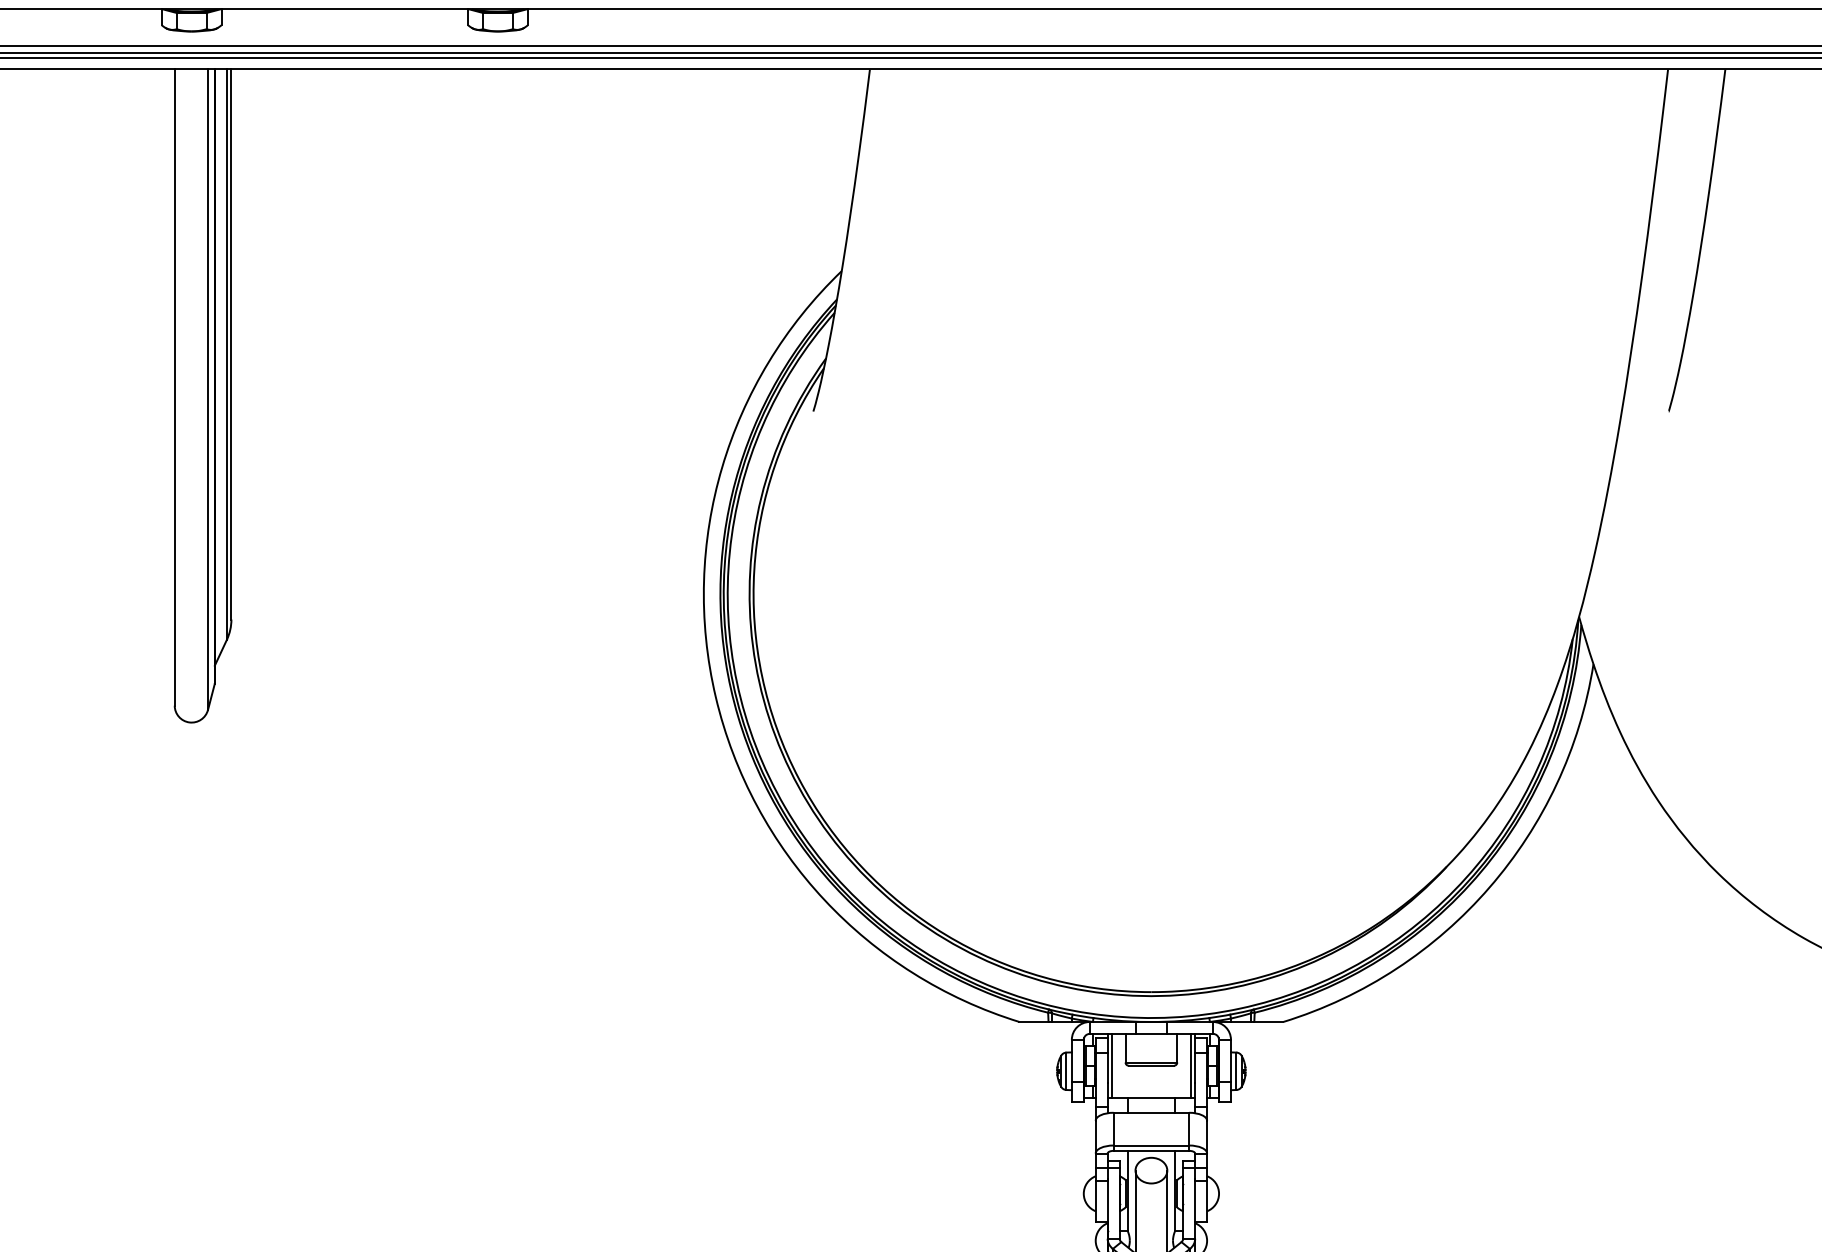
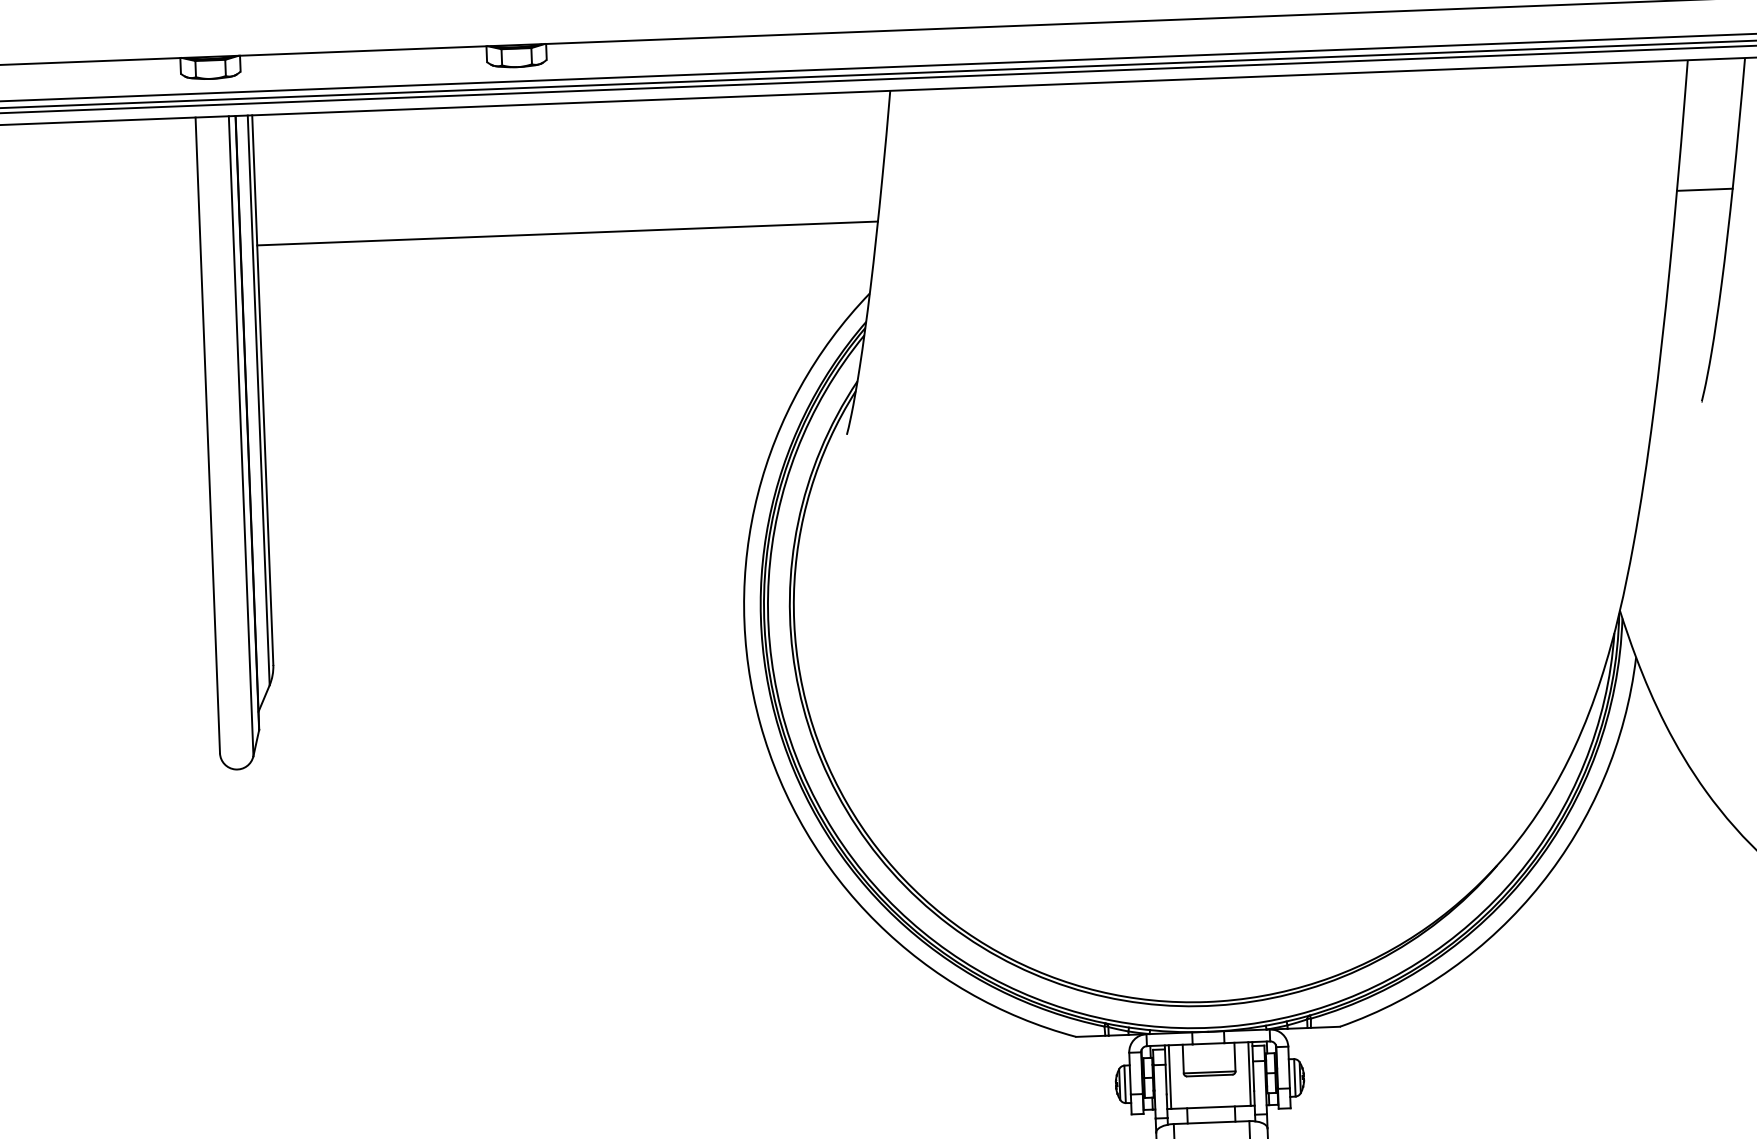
line: (541, 199) -> (567, 233), added
line: (1680, 199) -> (1705, 189), added

